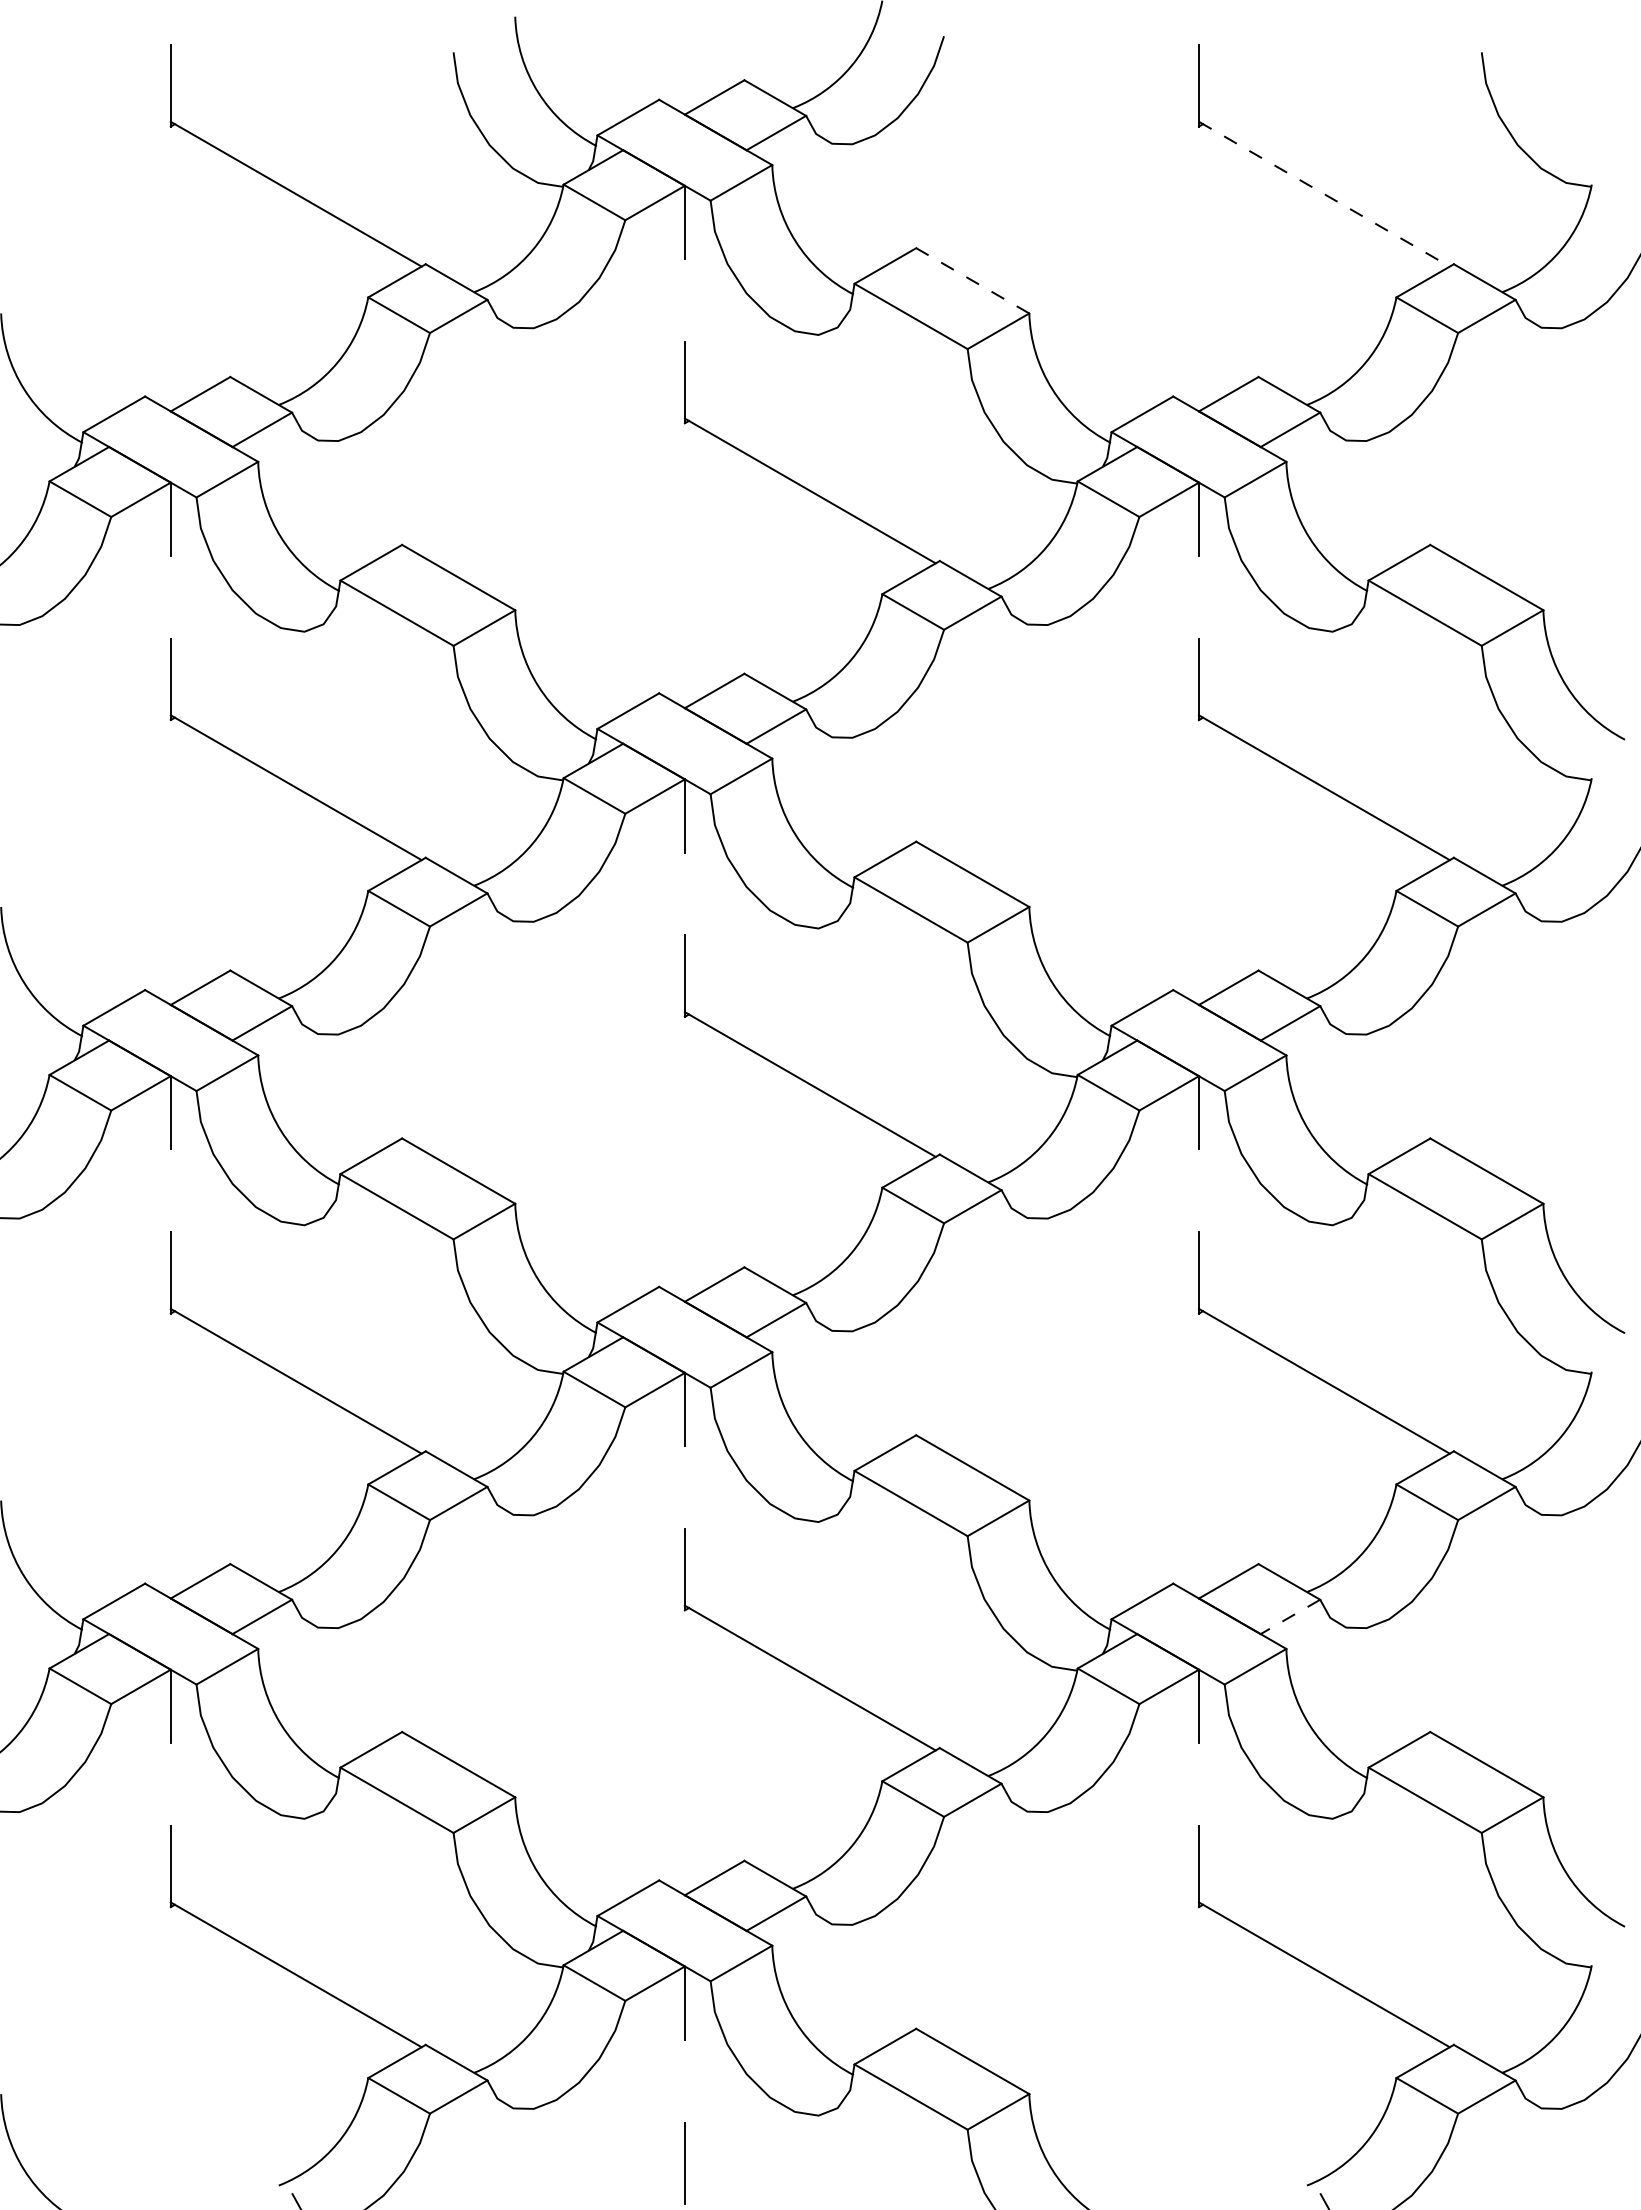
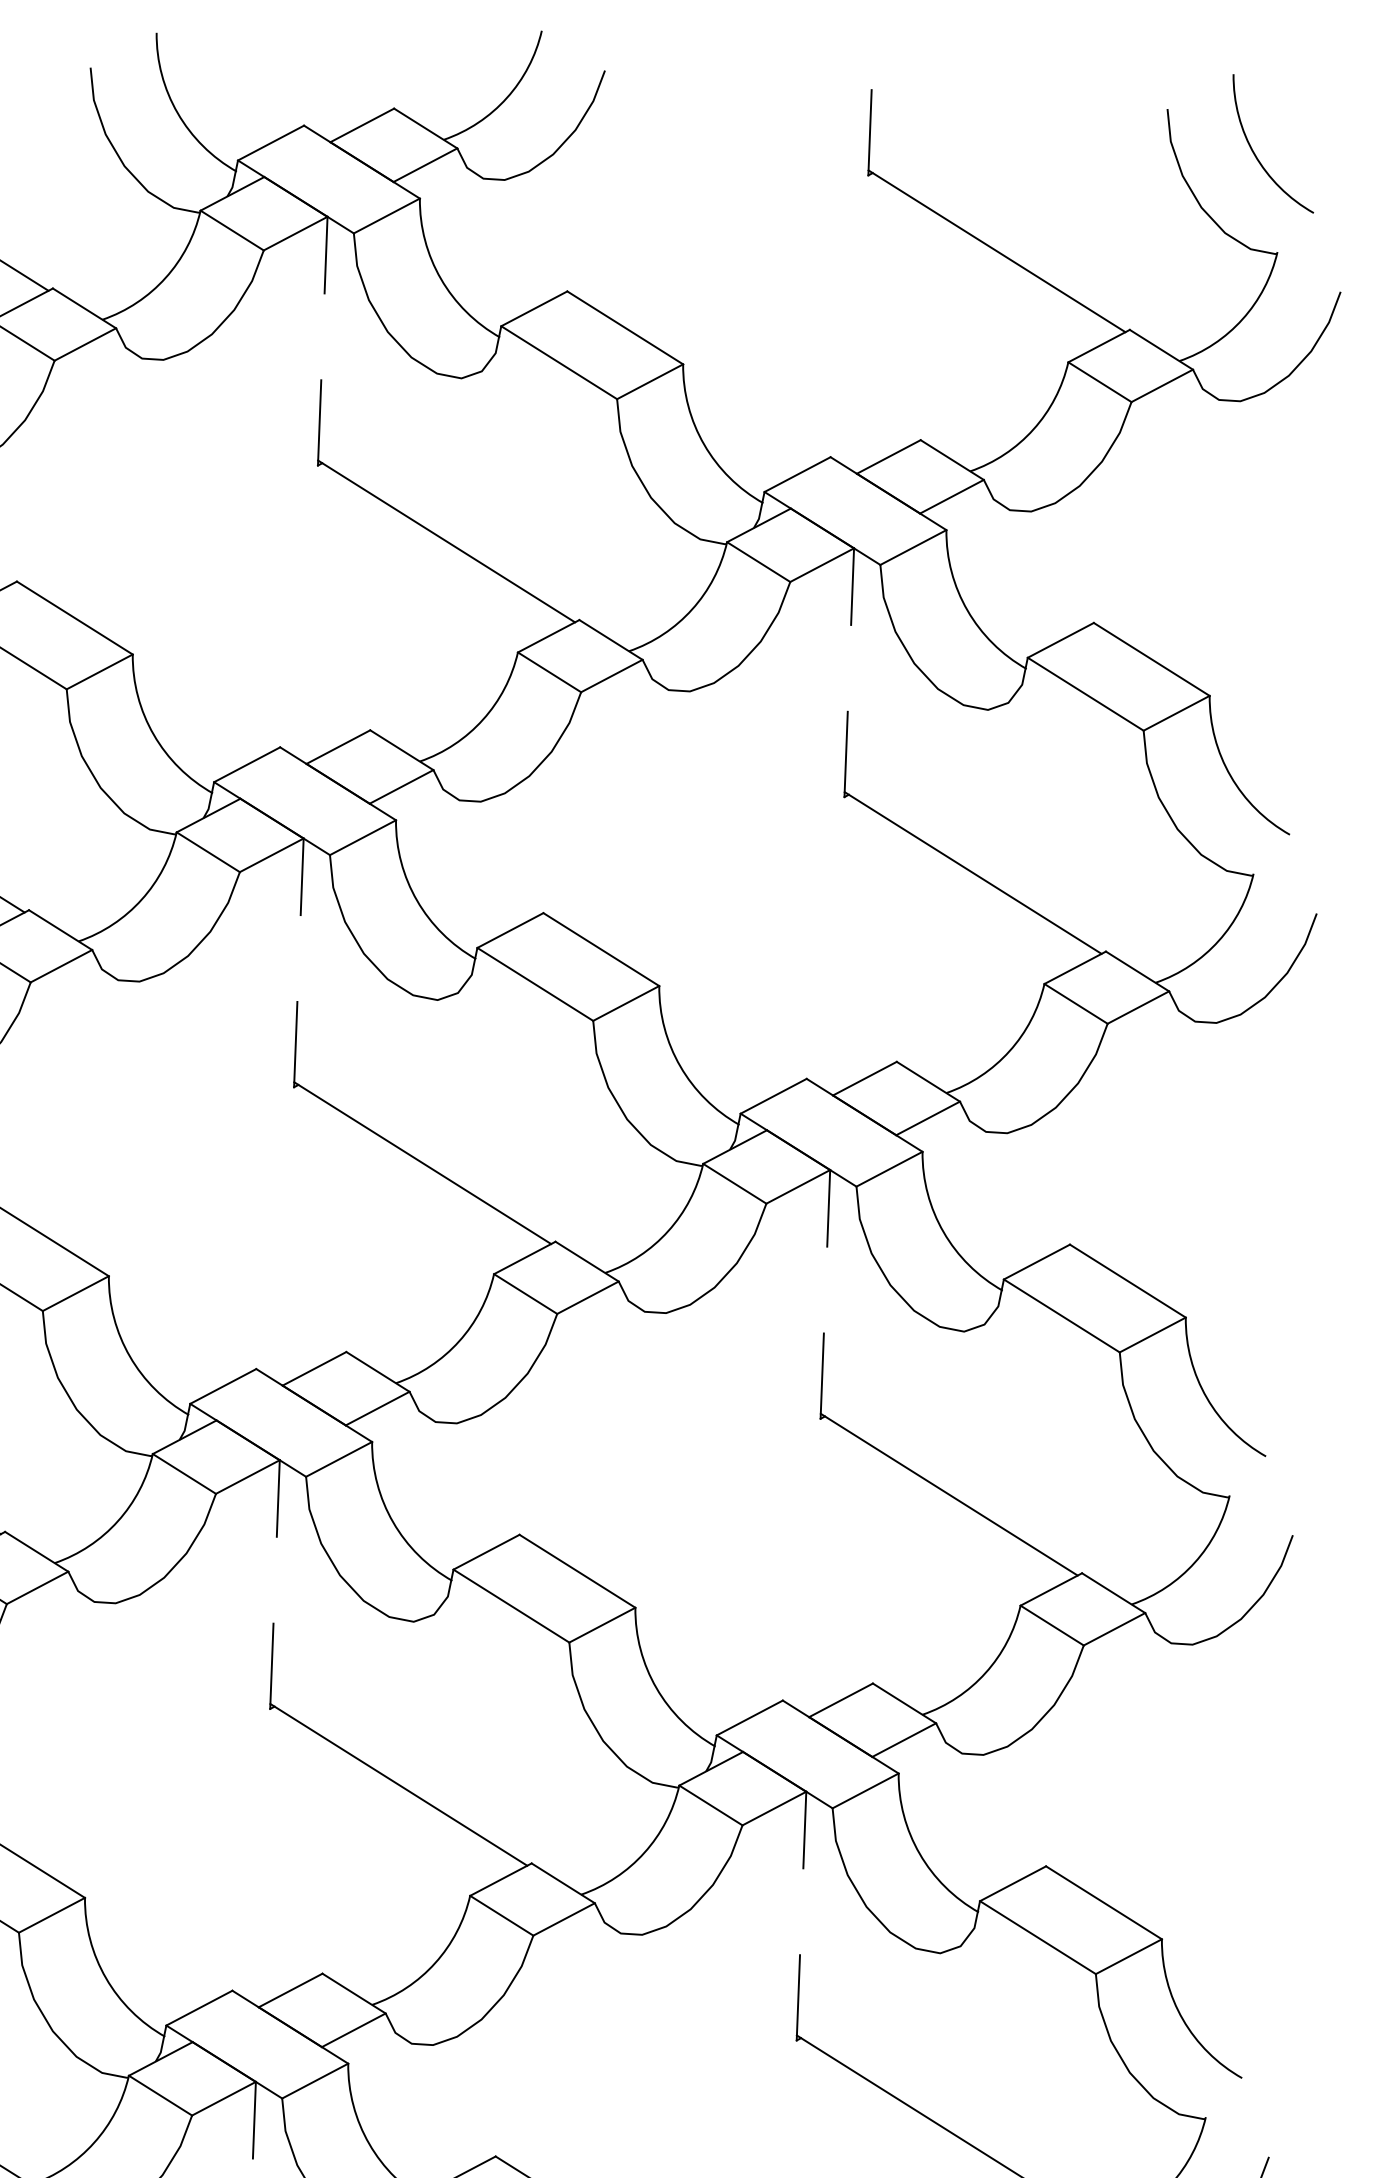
arc: (1568, 93) -> (1256, 155), added
line: (1324, 194) -> (997, 251), dashed -> solid
line: (972, 280) -> (624, 327), dashed -> solid
line: (1290, 1617) -> (904, 1740), dashed -> solid

